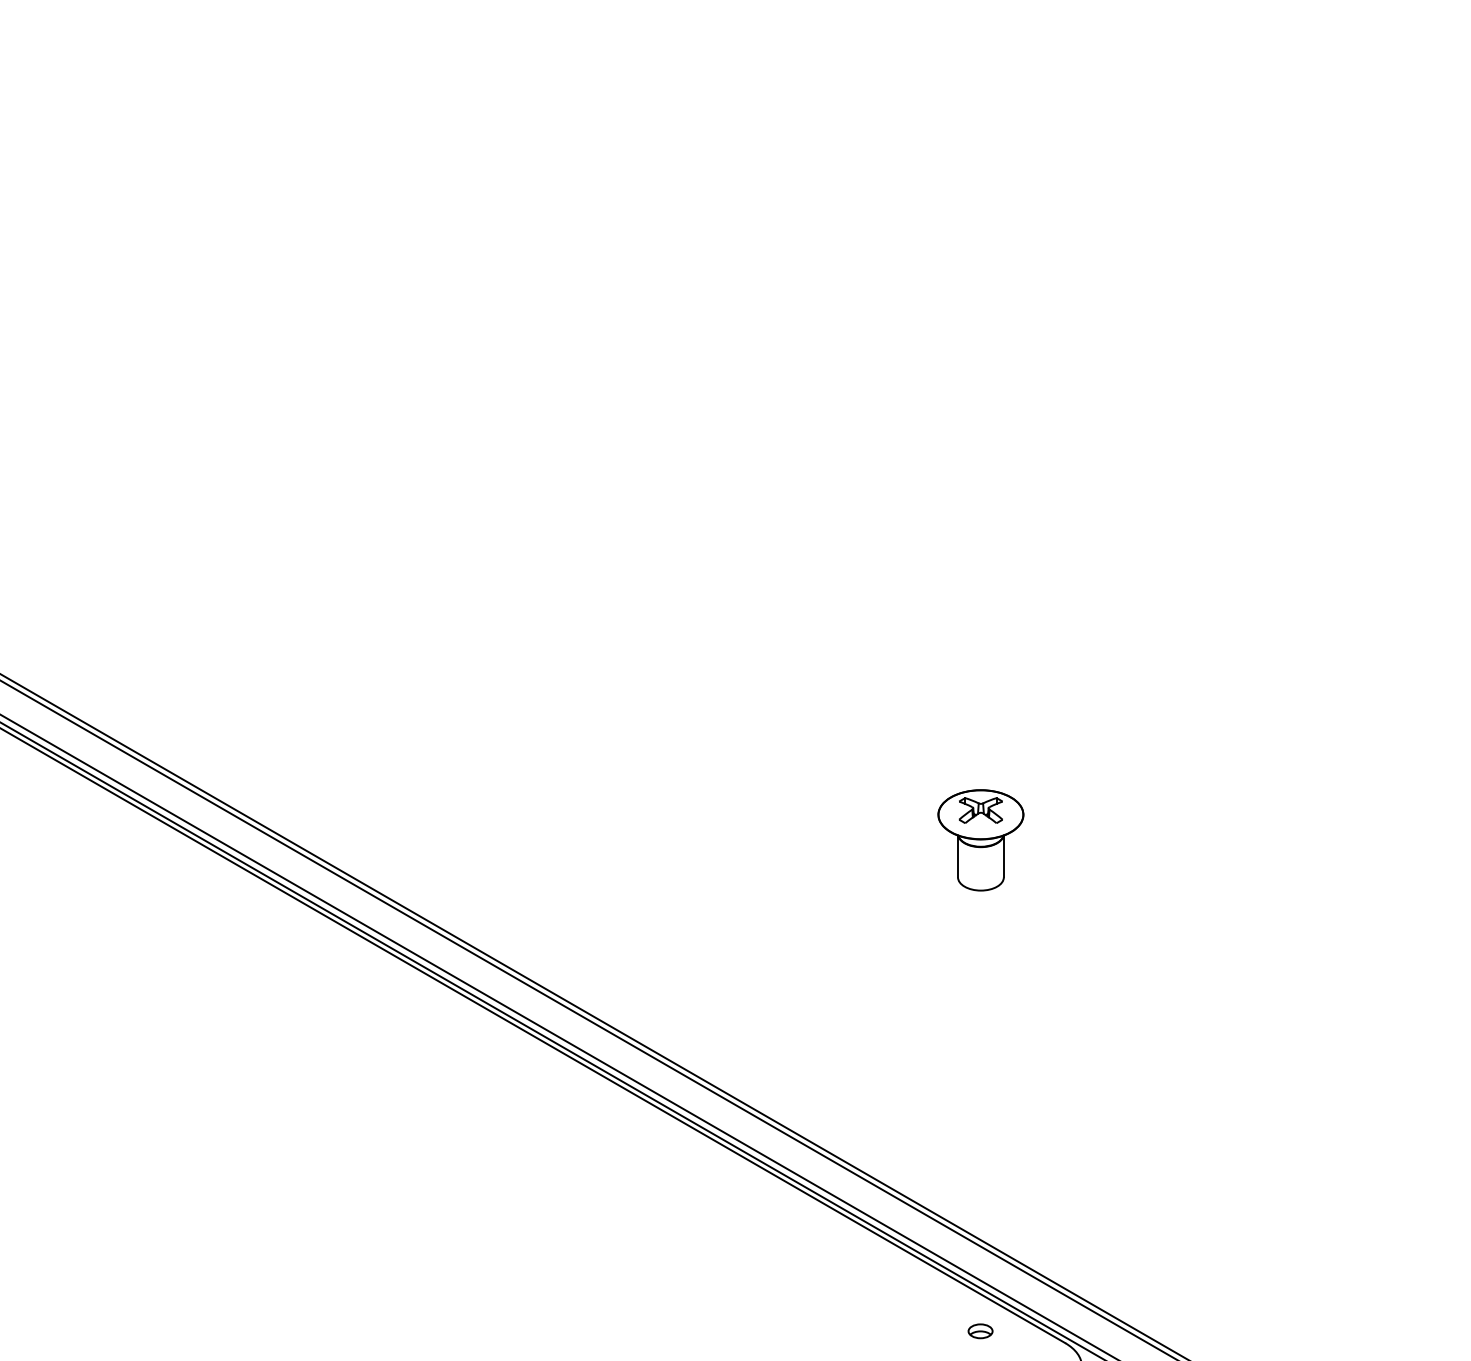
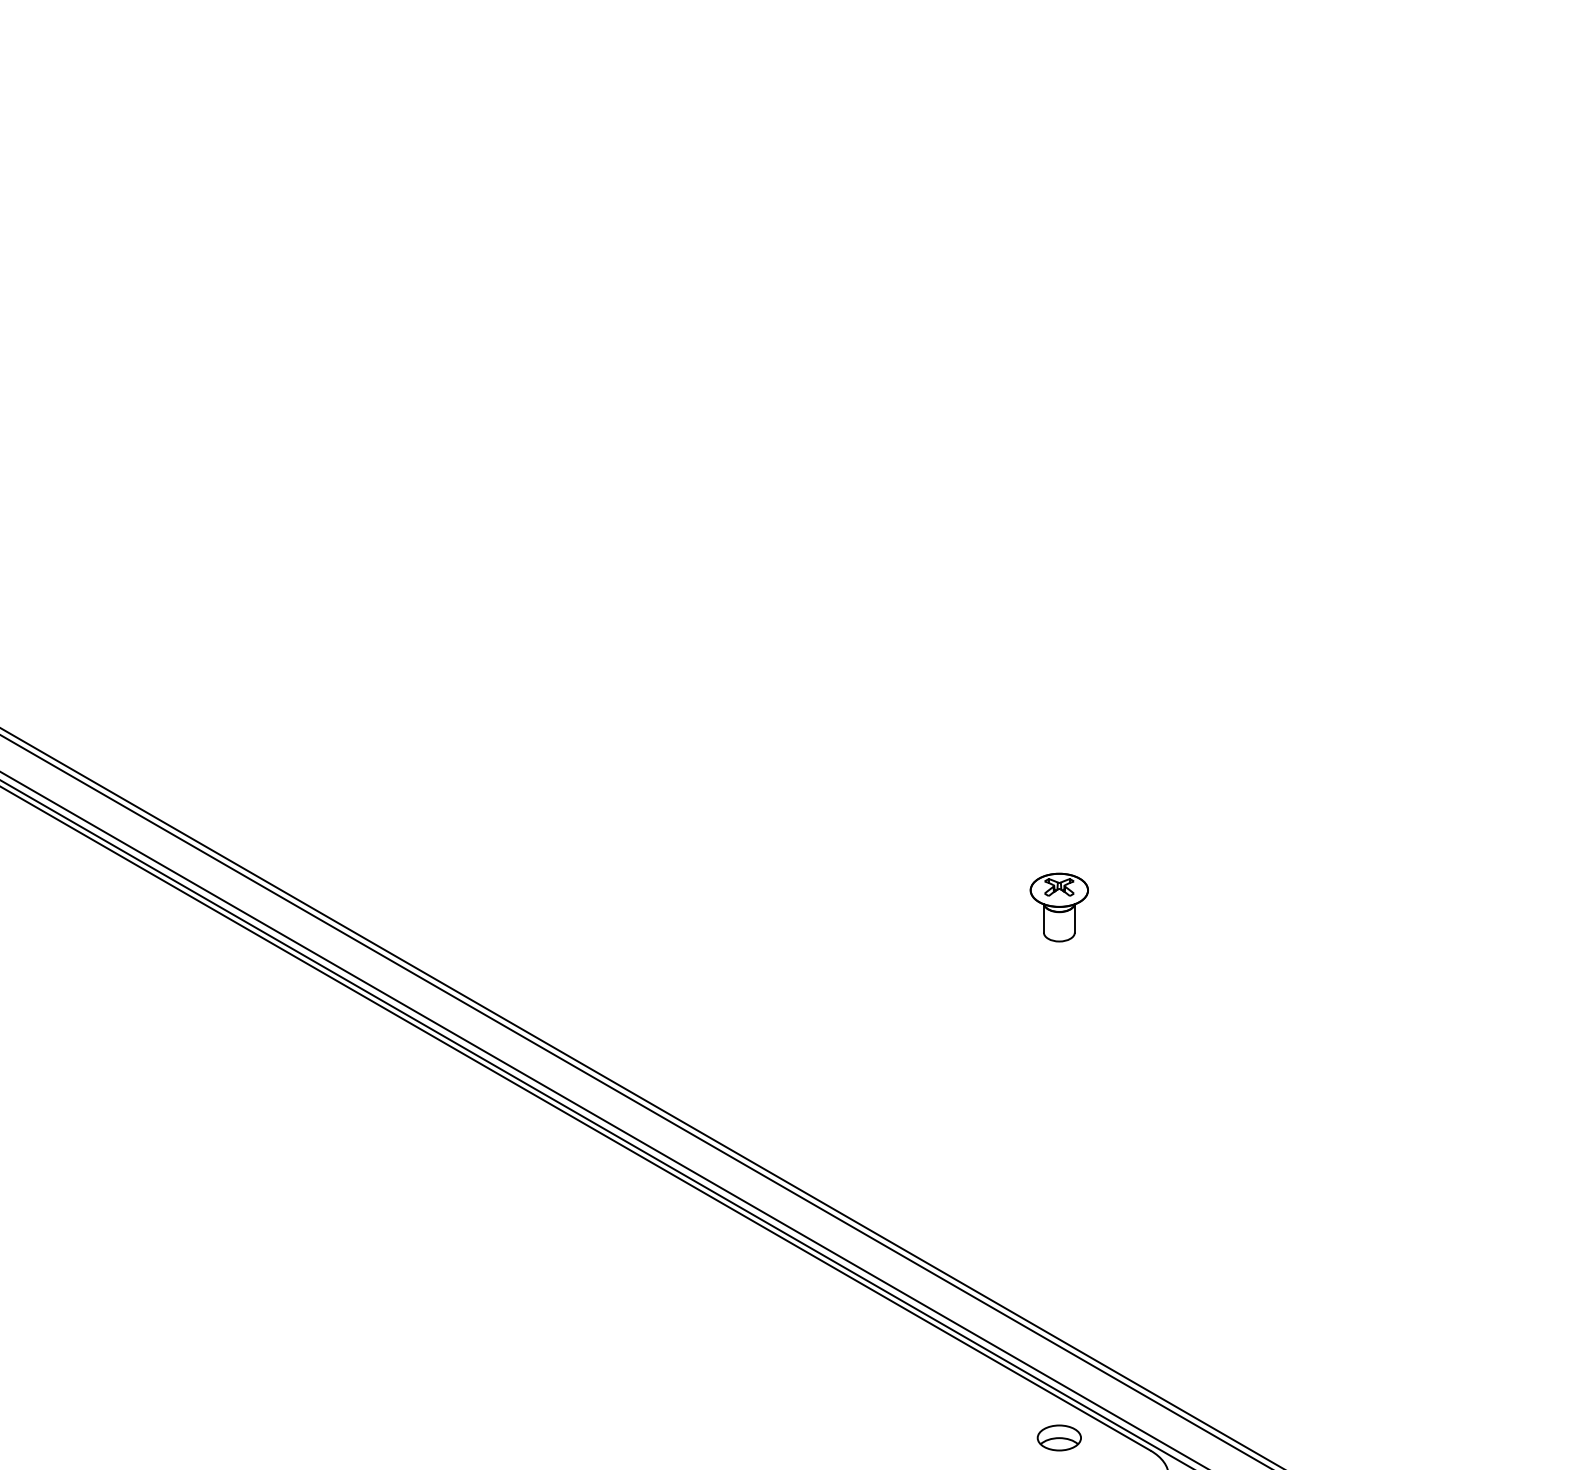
part: (979, 840) -> (1058, 907), size x0.62
part: (979, 1330) -> (1058, 1437), size x1.67

